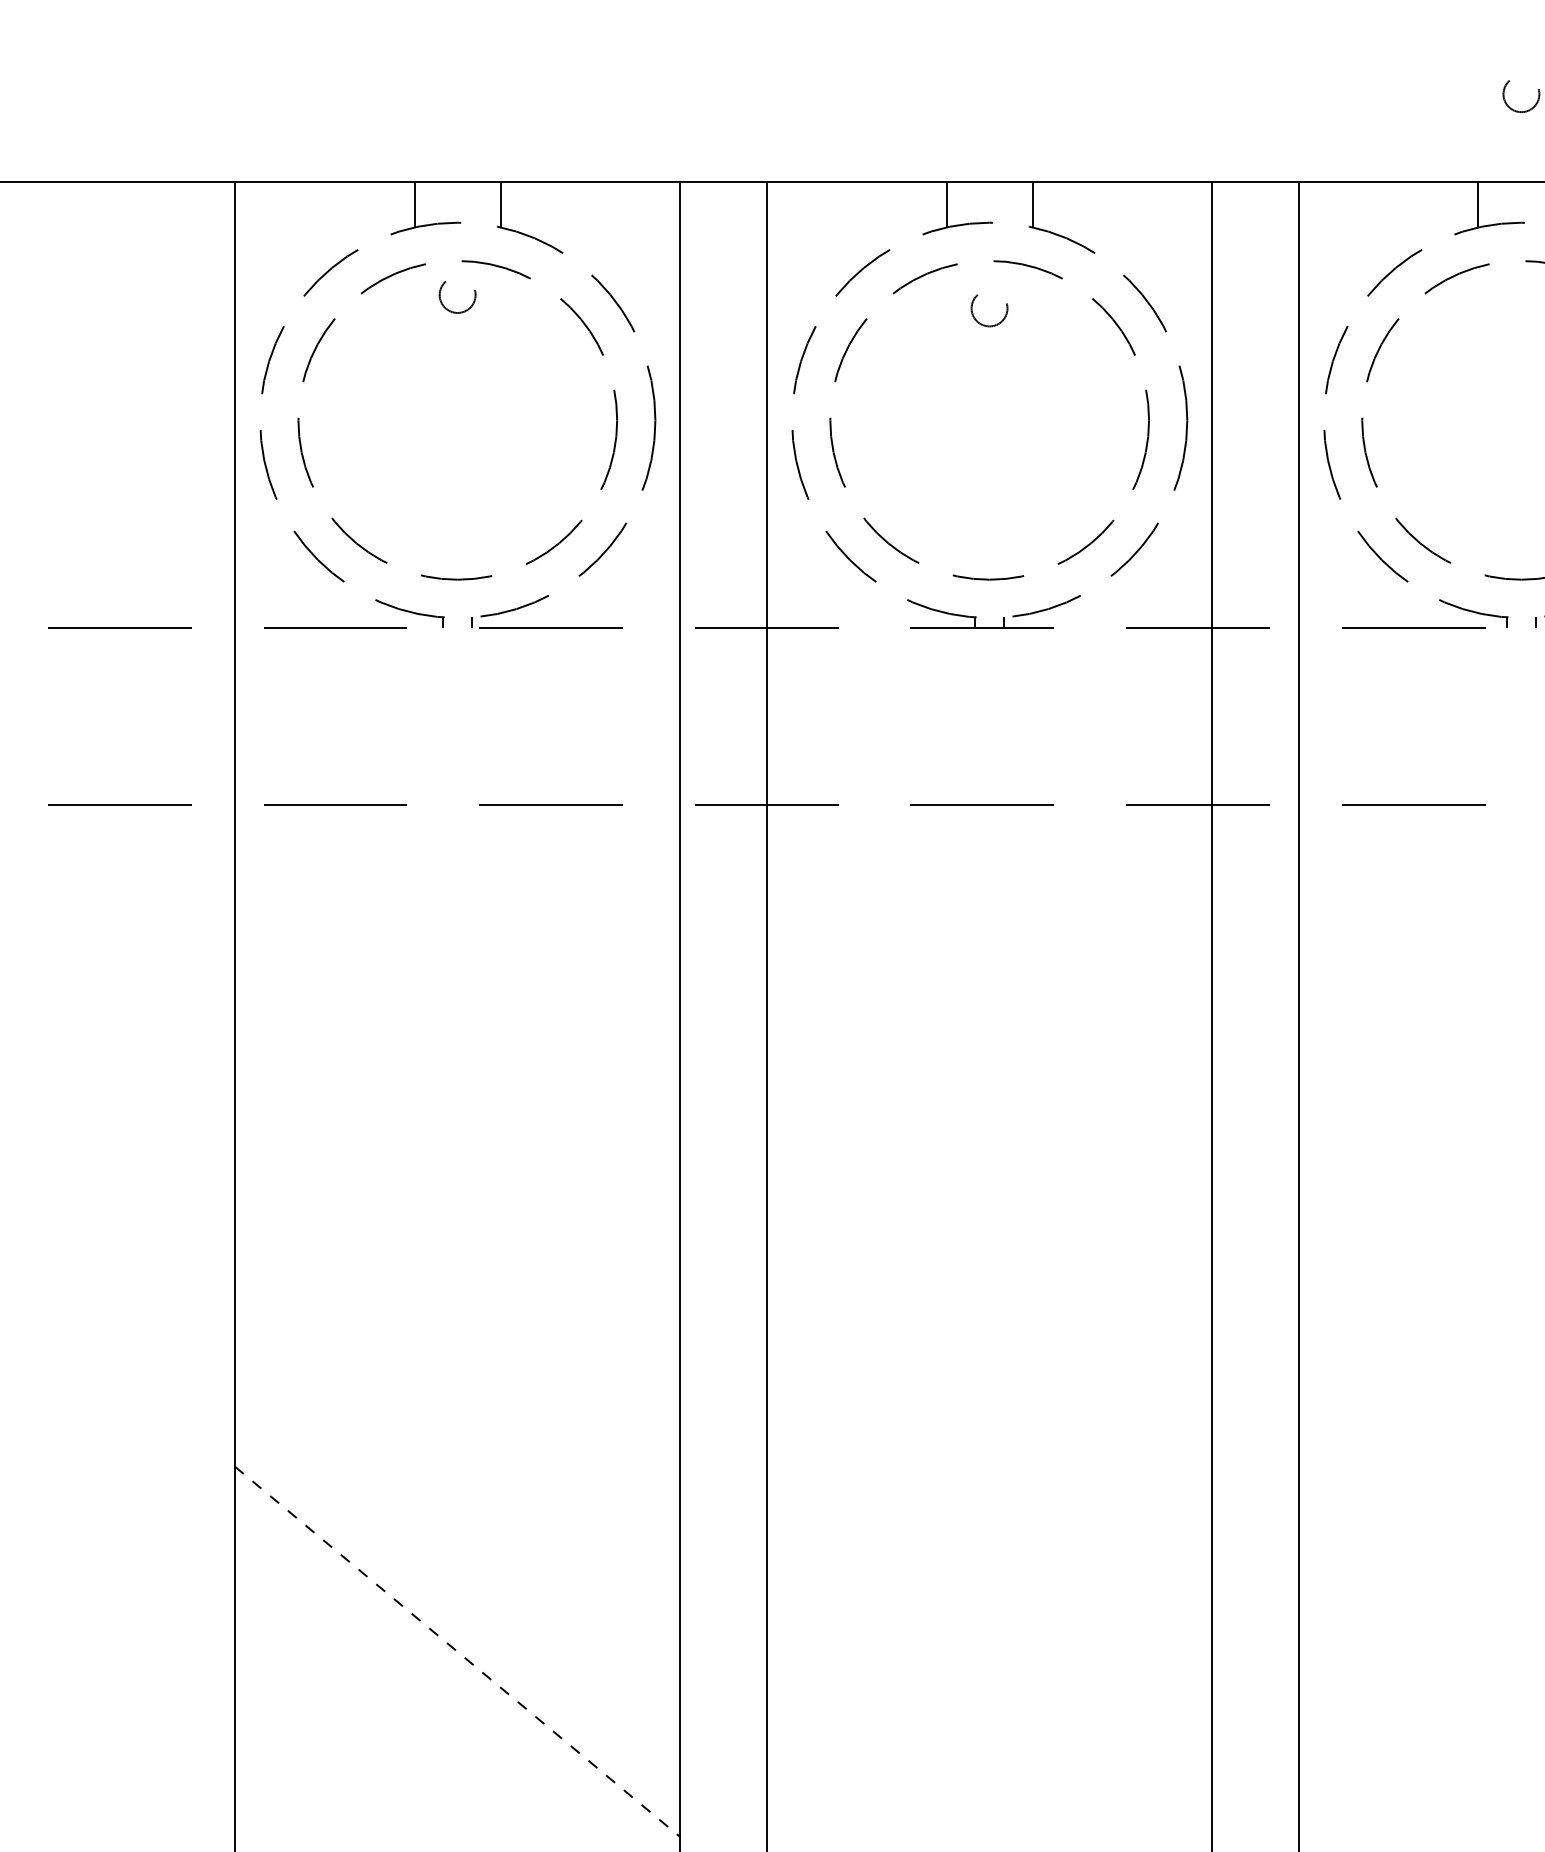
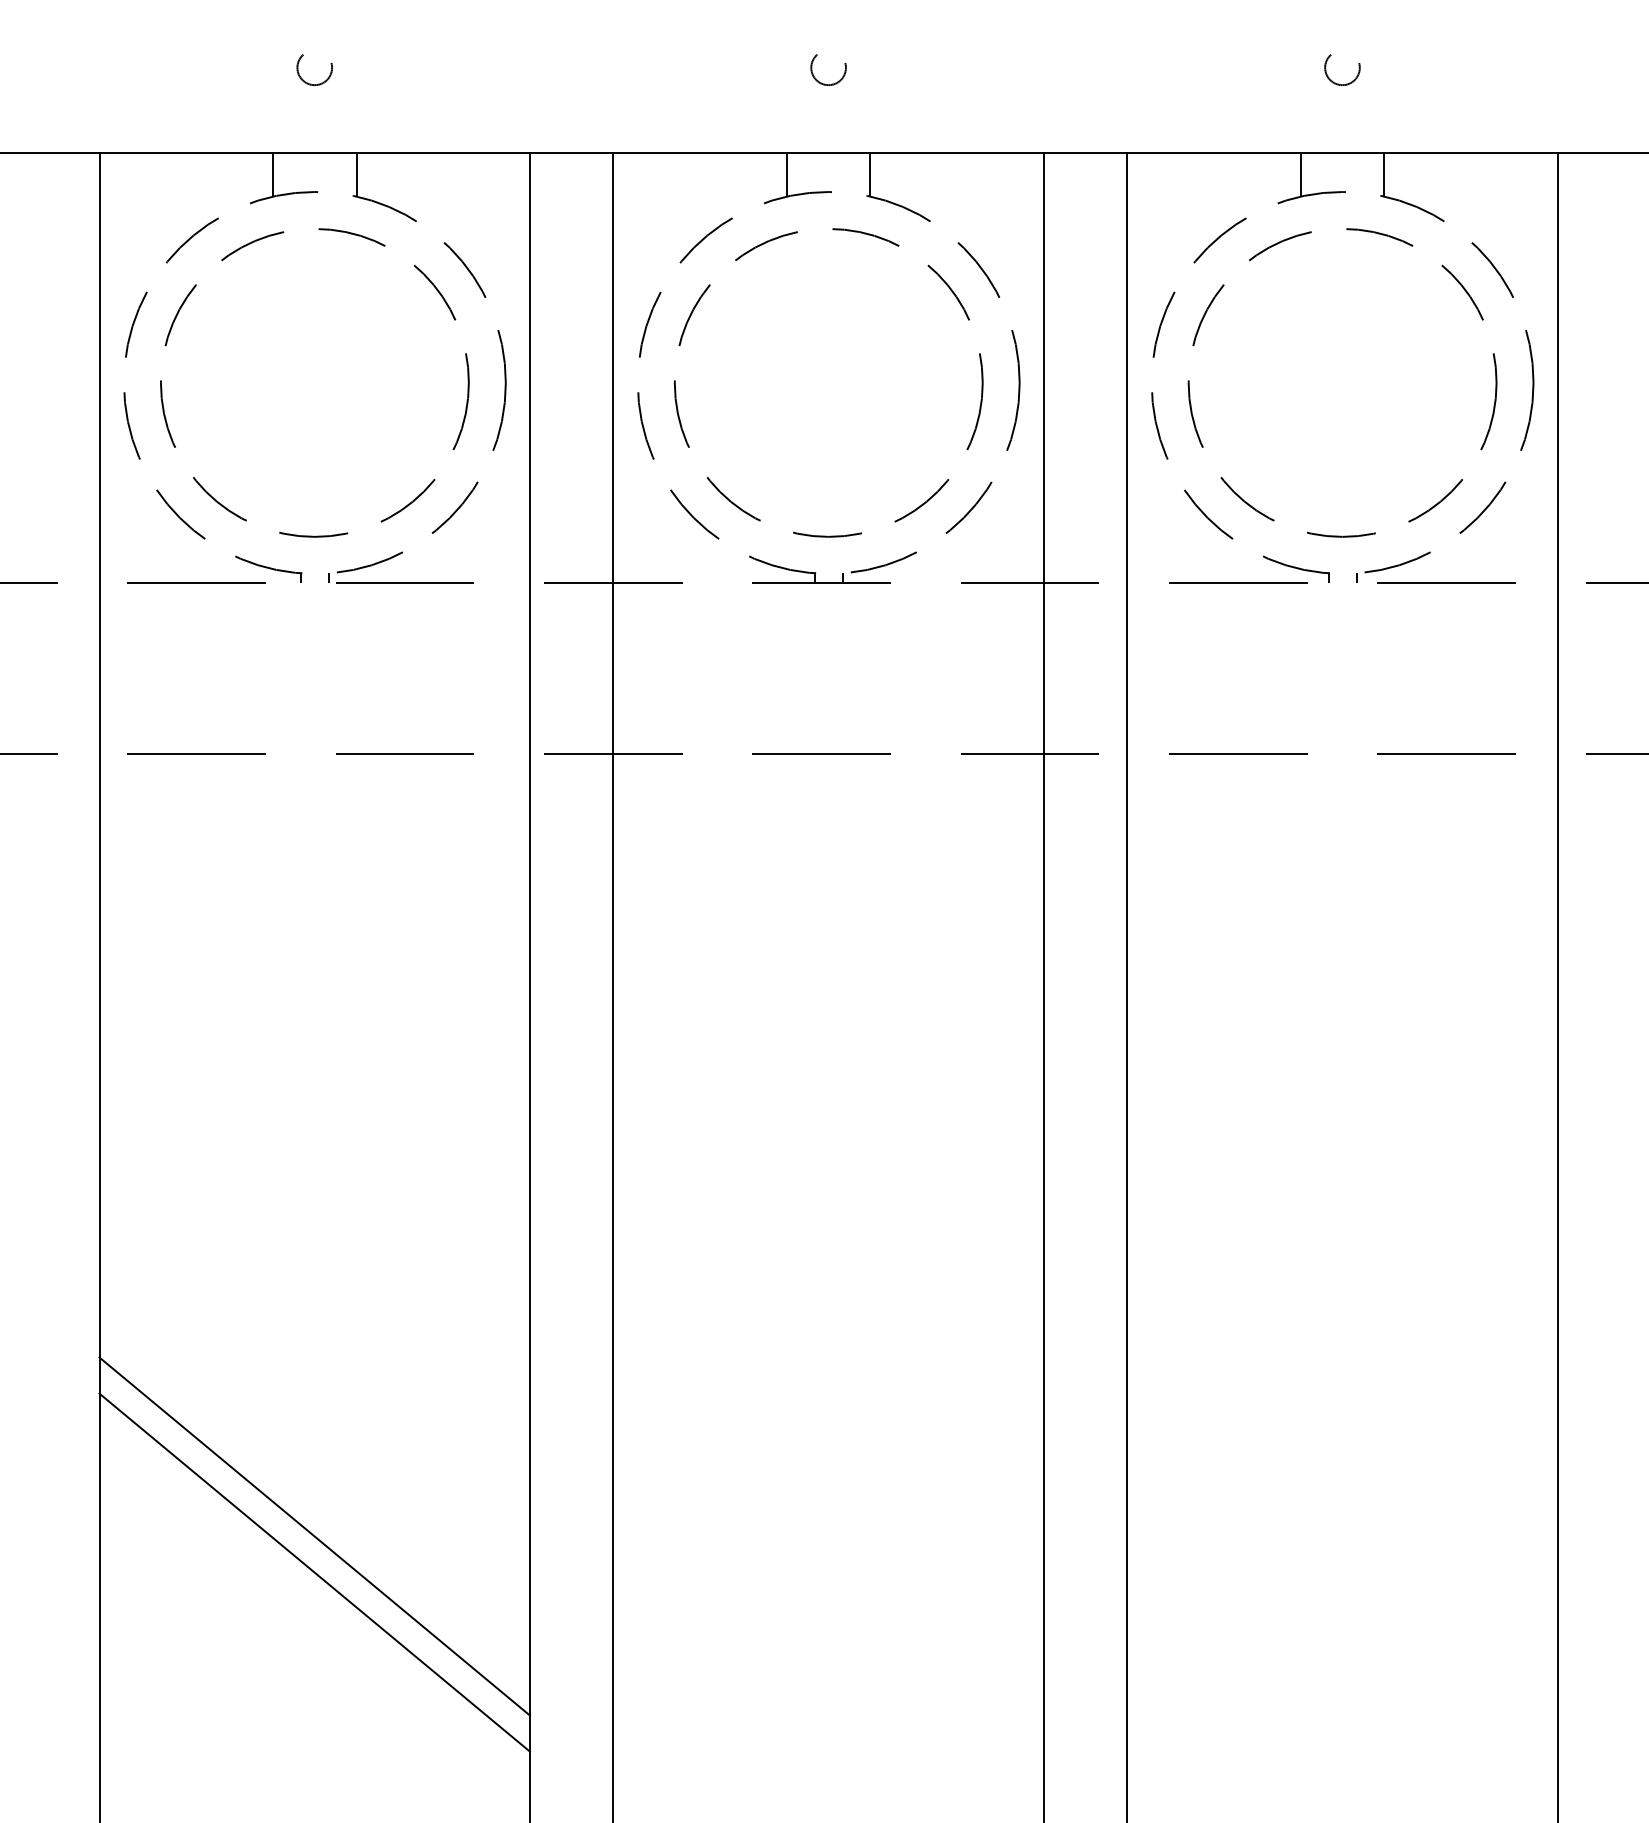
circle: (457, 296) -> (314, 69), moved
circle: (989, 310) -> (828, 69), moved
line: (457, 1614) -> (314, 1536), added
line: (457, 1651) -> (314, 1572), dashed -> solid

